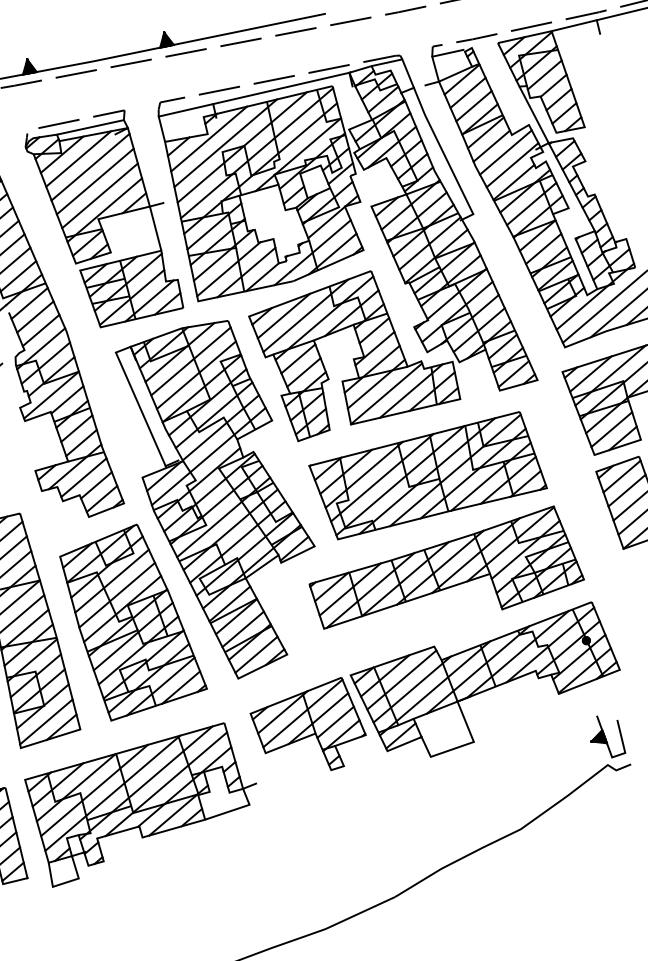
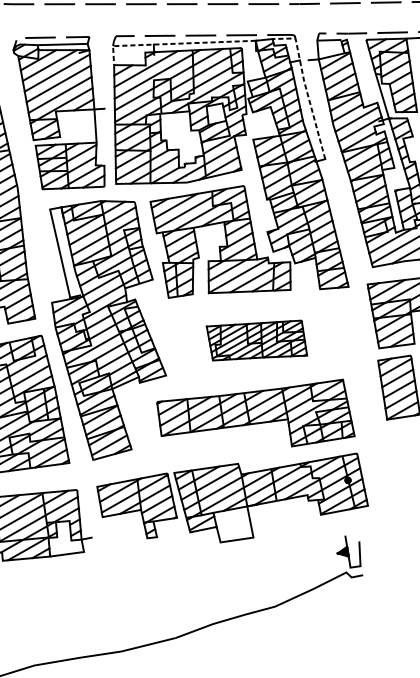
line: (240, 97) -> (174, 43), solid -> dashed
line: (428, 122) -> (305, 87), solid -> dashed
part: (427, 475) -> (256, 340), size x0.6

